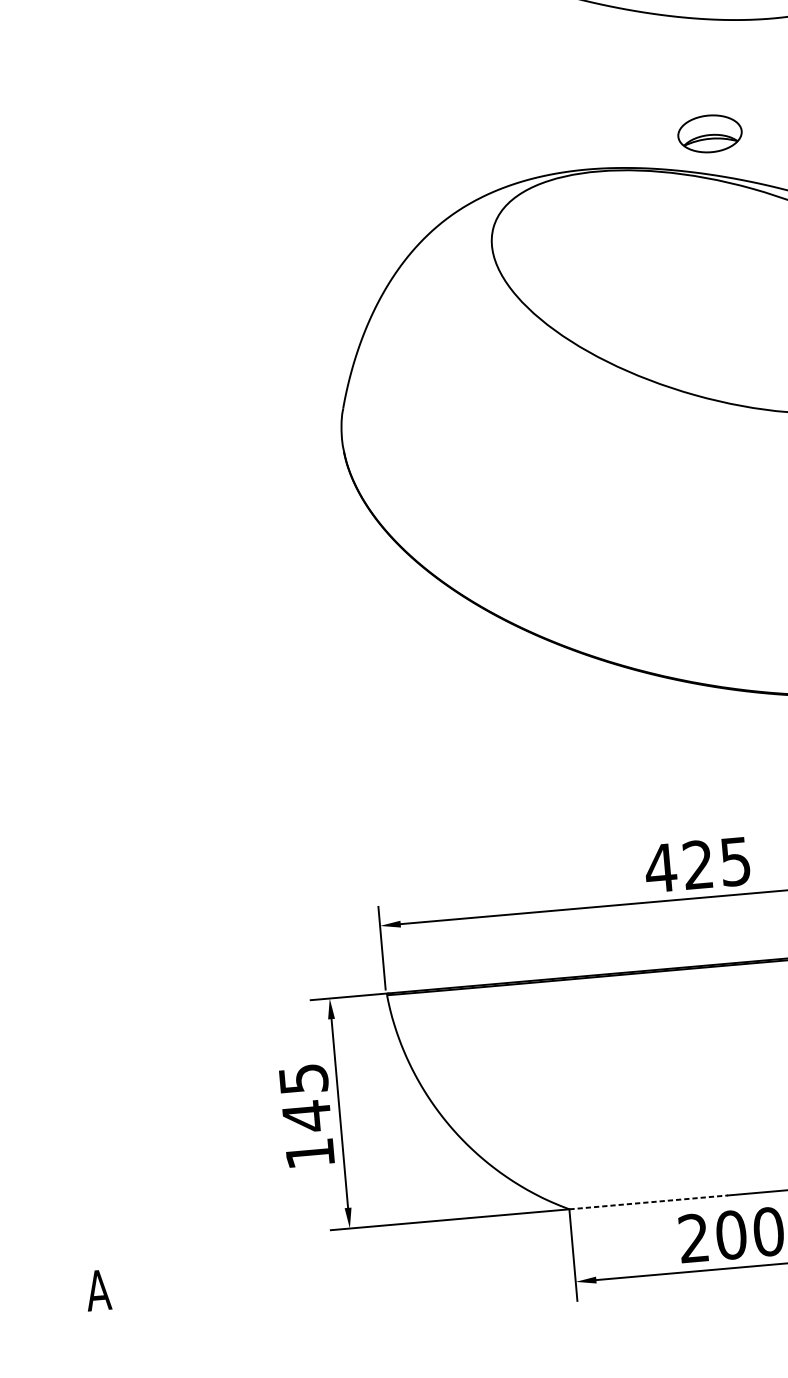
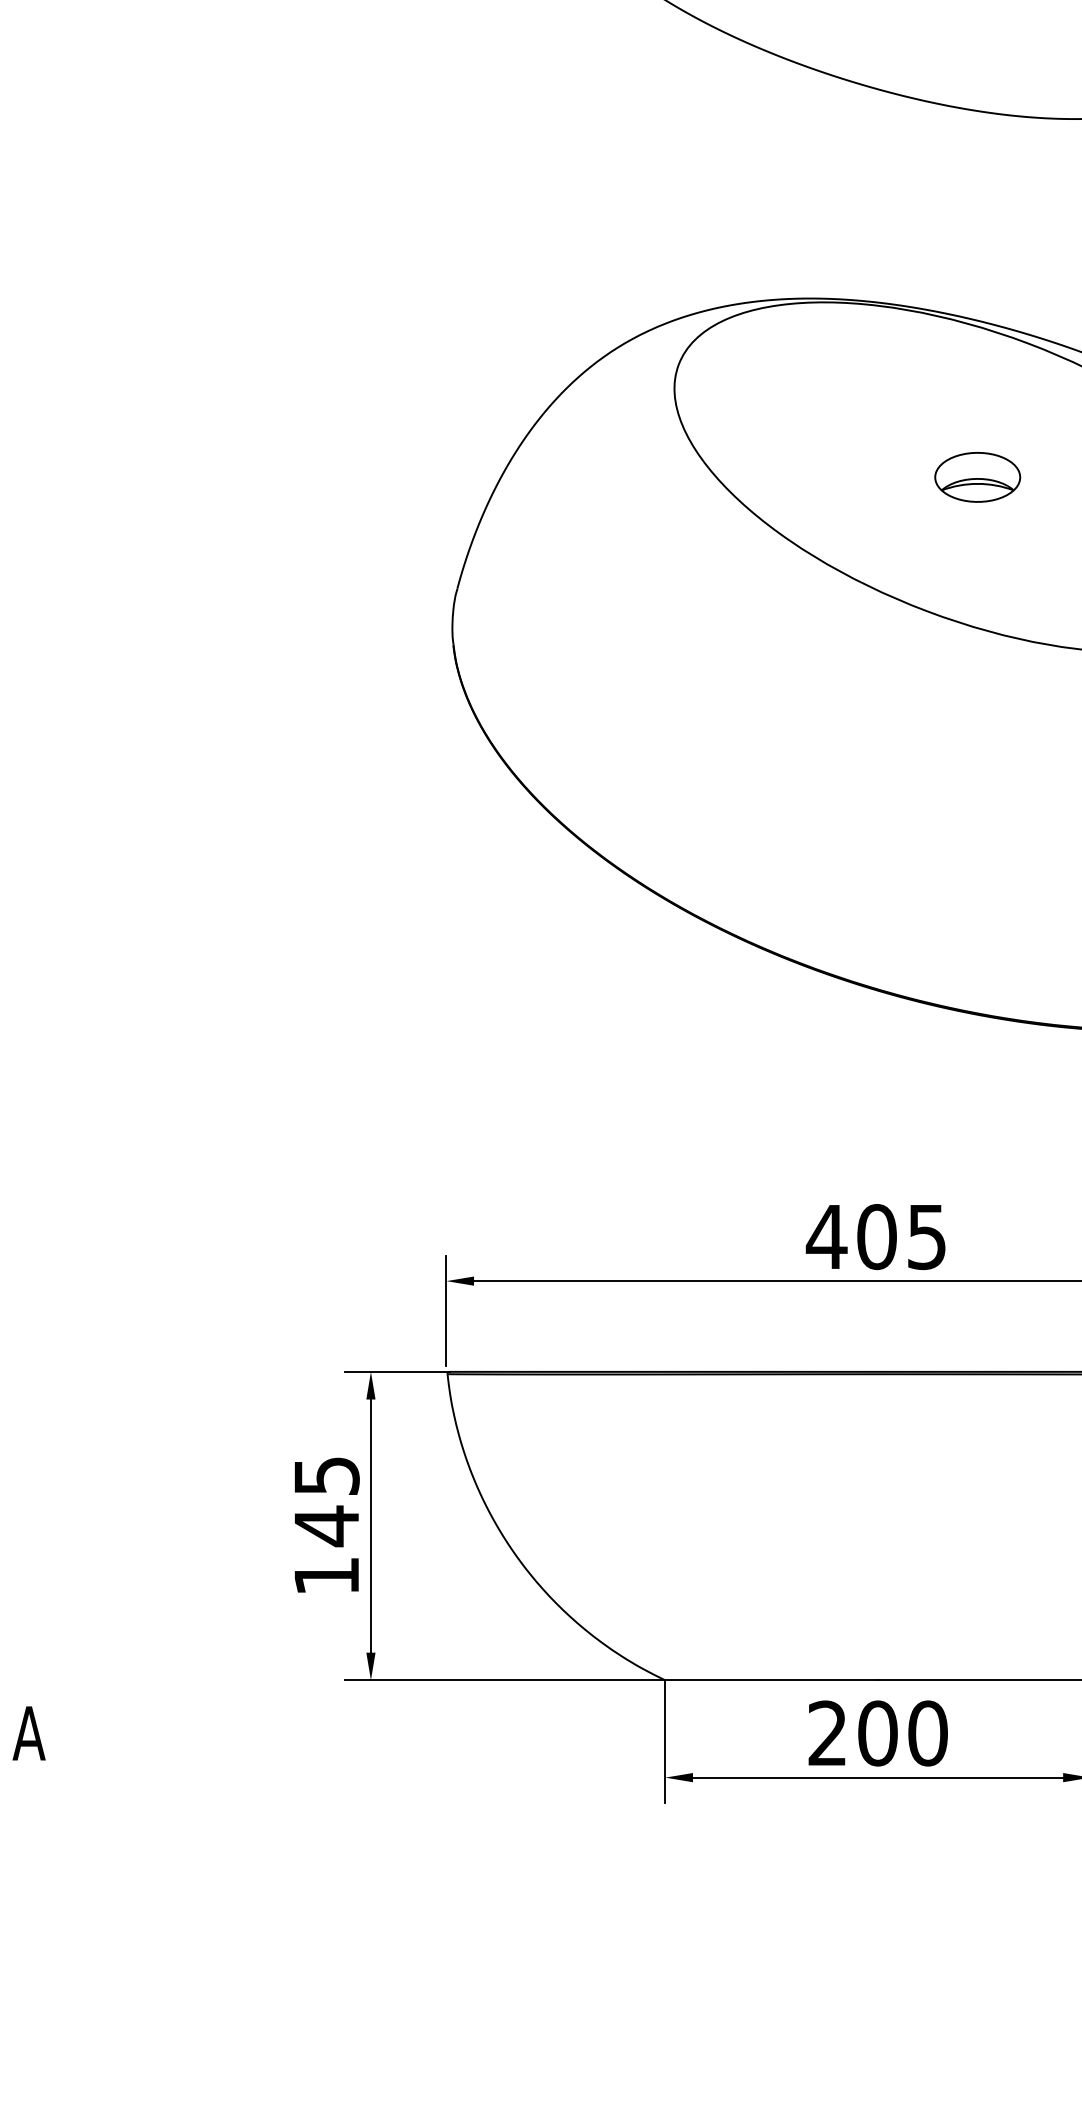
part: (709, 133) -> (977, 477), moved
text: (697, 865) -> (876, 1237), 425 -> 405
line: (649, 1202) -> (772, 1680), dashed -> solid

